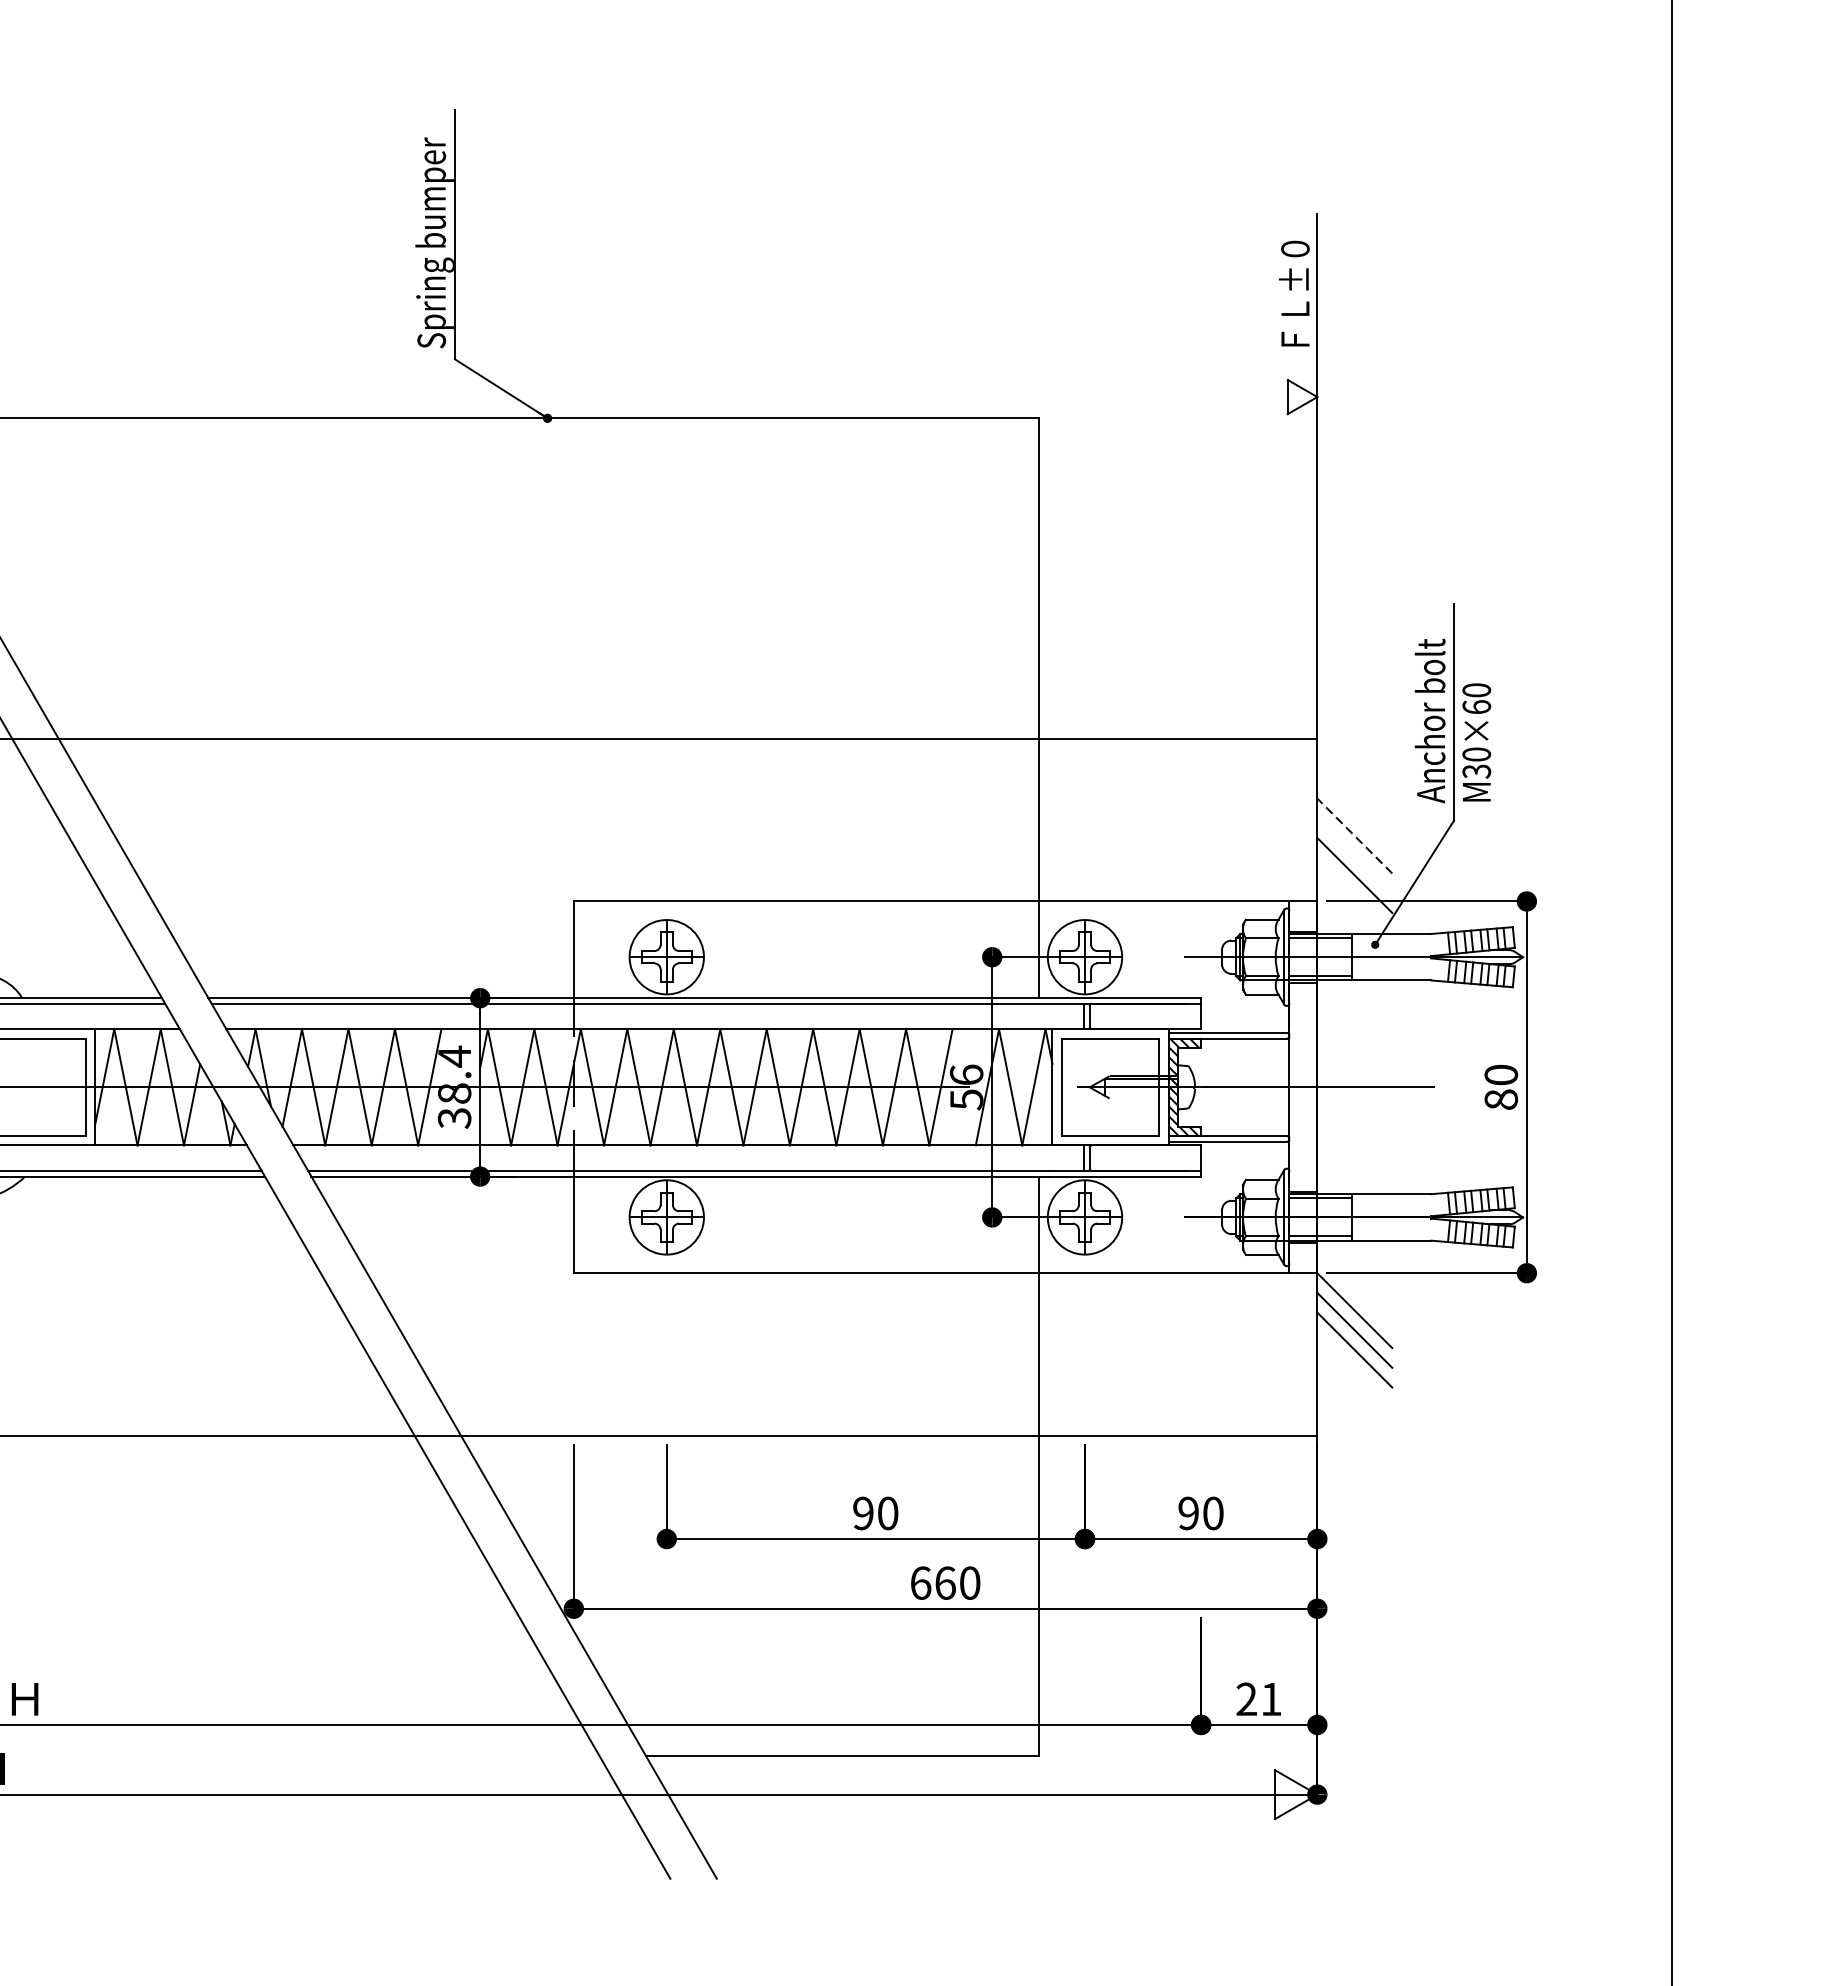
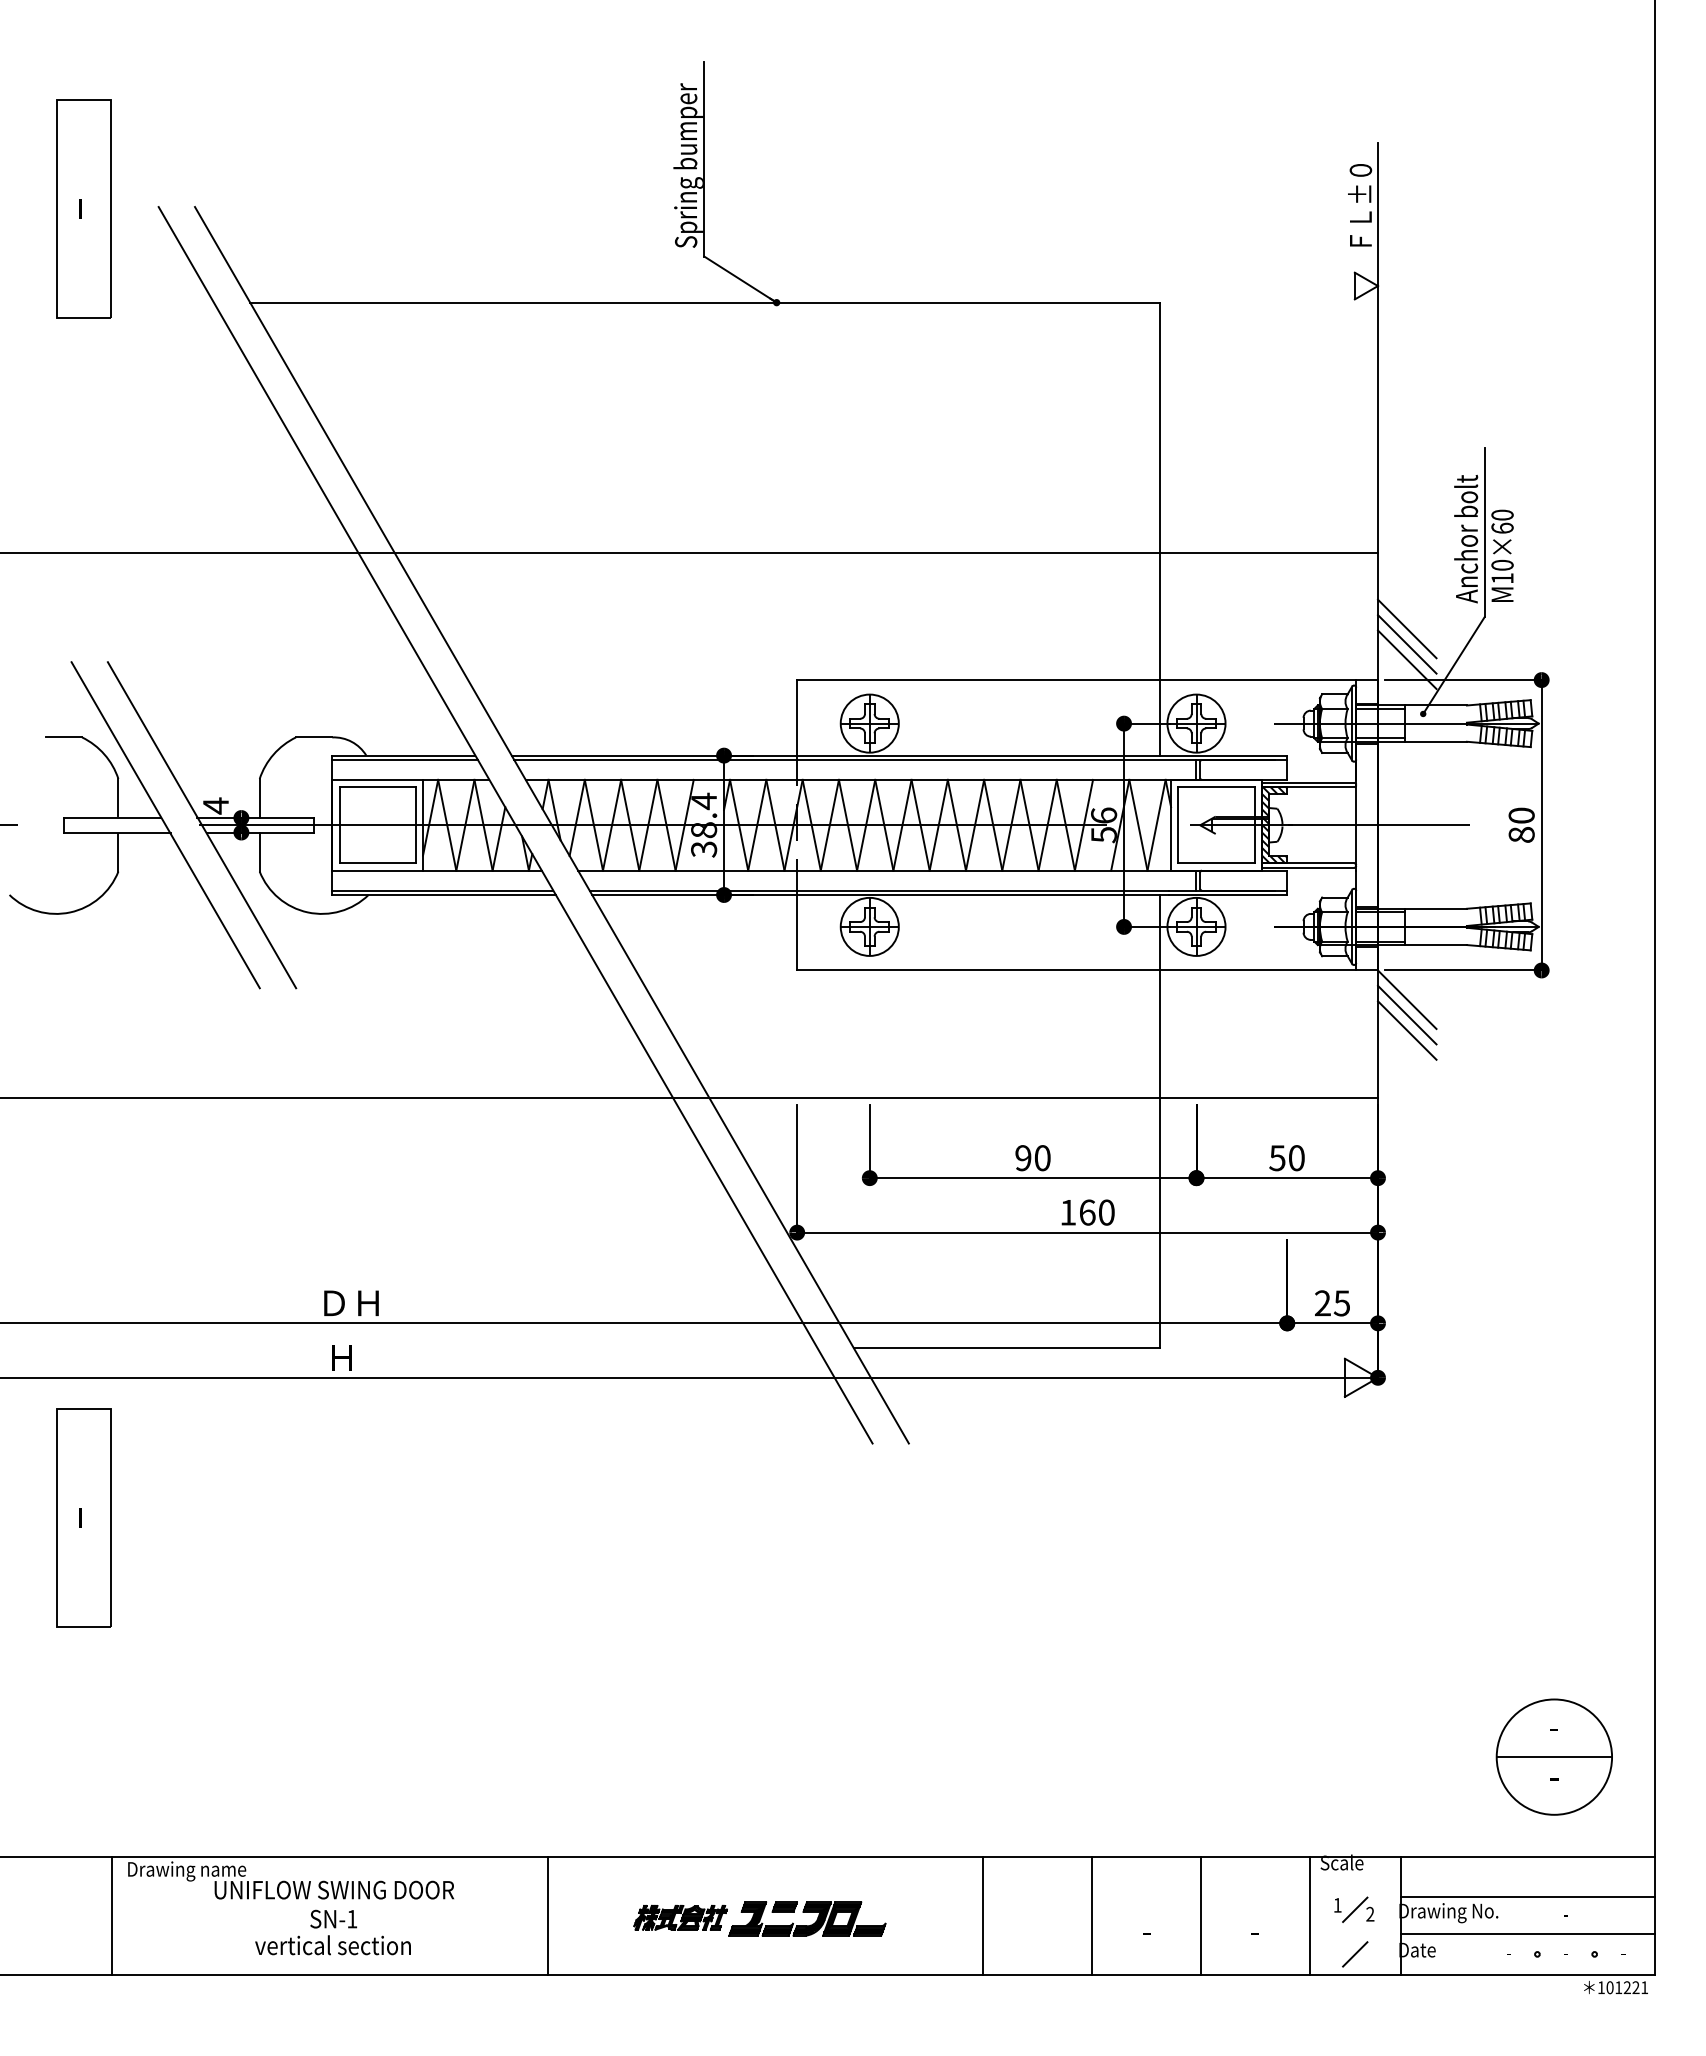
text: (1476, 771) -> (1502, 578), M30×60 -> M10×60
line: (1353, 835) -> (1406, 628), dashed -> solid
line: (1355, 855) -> (1407, 644), added
text: (1188, 1513) -> (1277, 1158), 90 -> 50
text: (921, 1583) -> (1068, 1212), 660 -> 160
text: (1270, 1699) -> (1341, 1303), 21 -> 25

